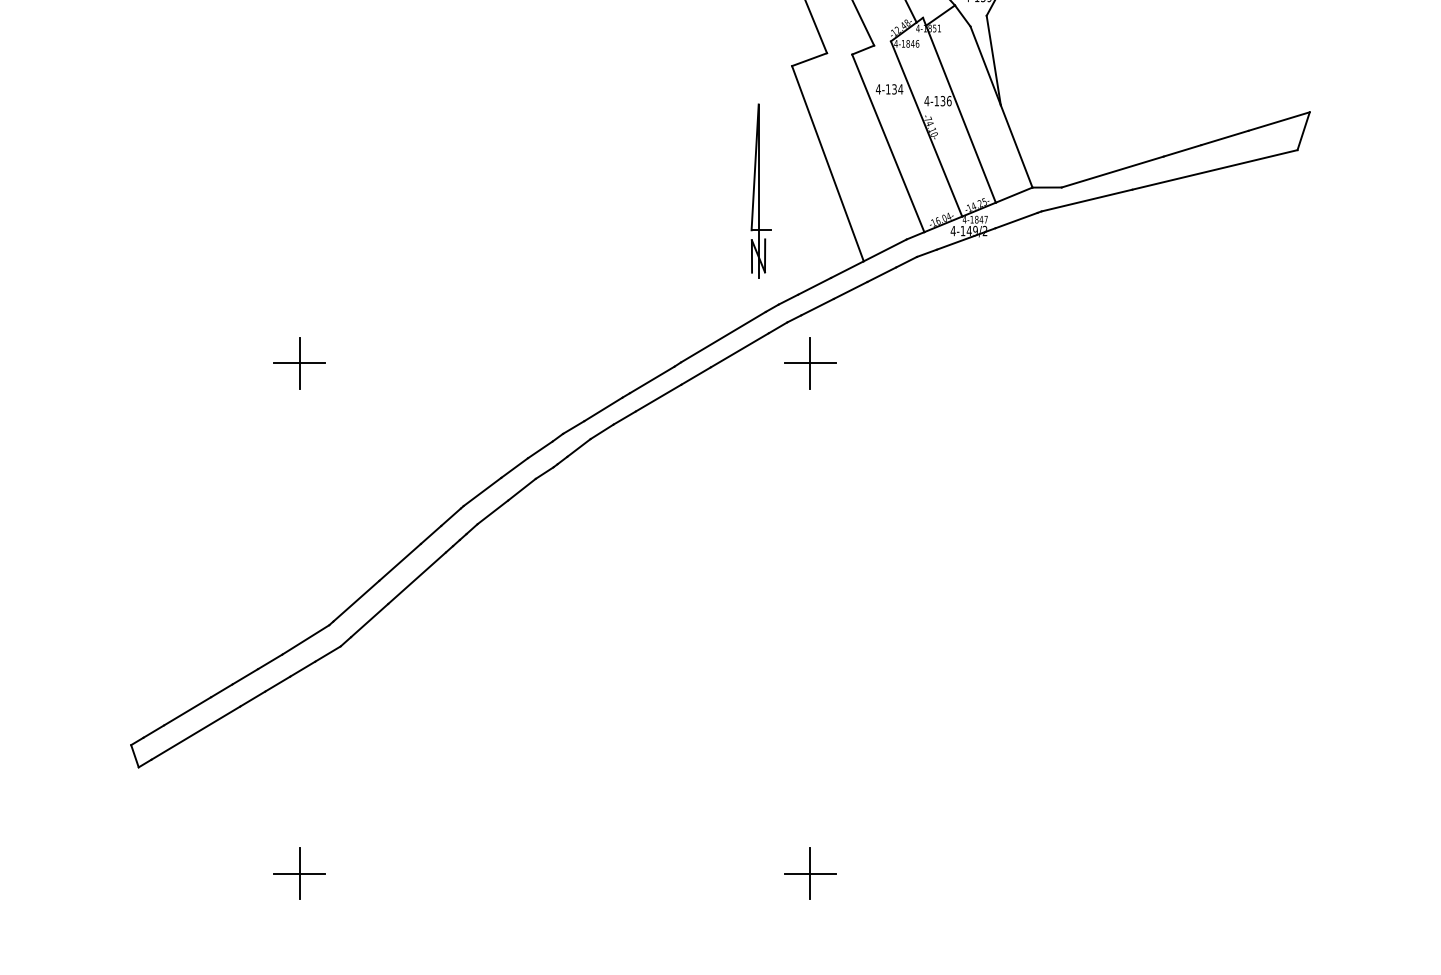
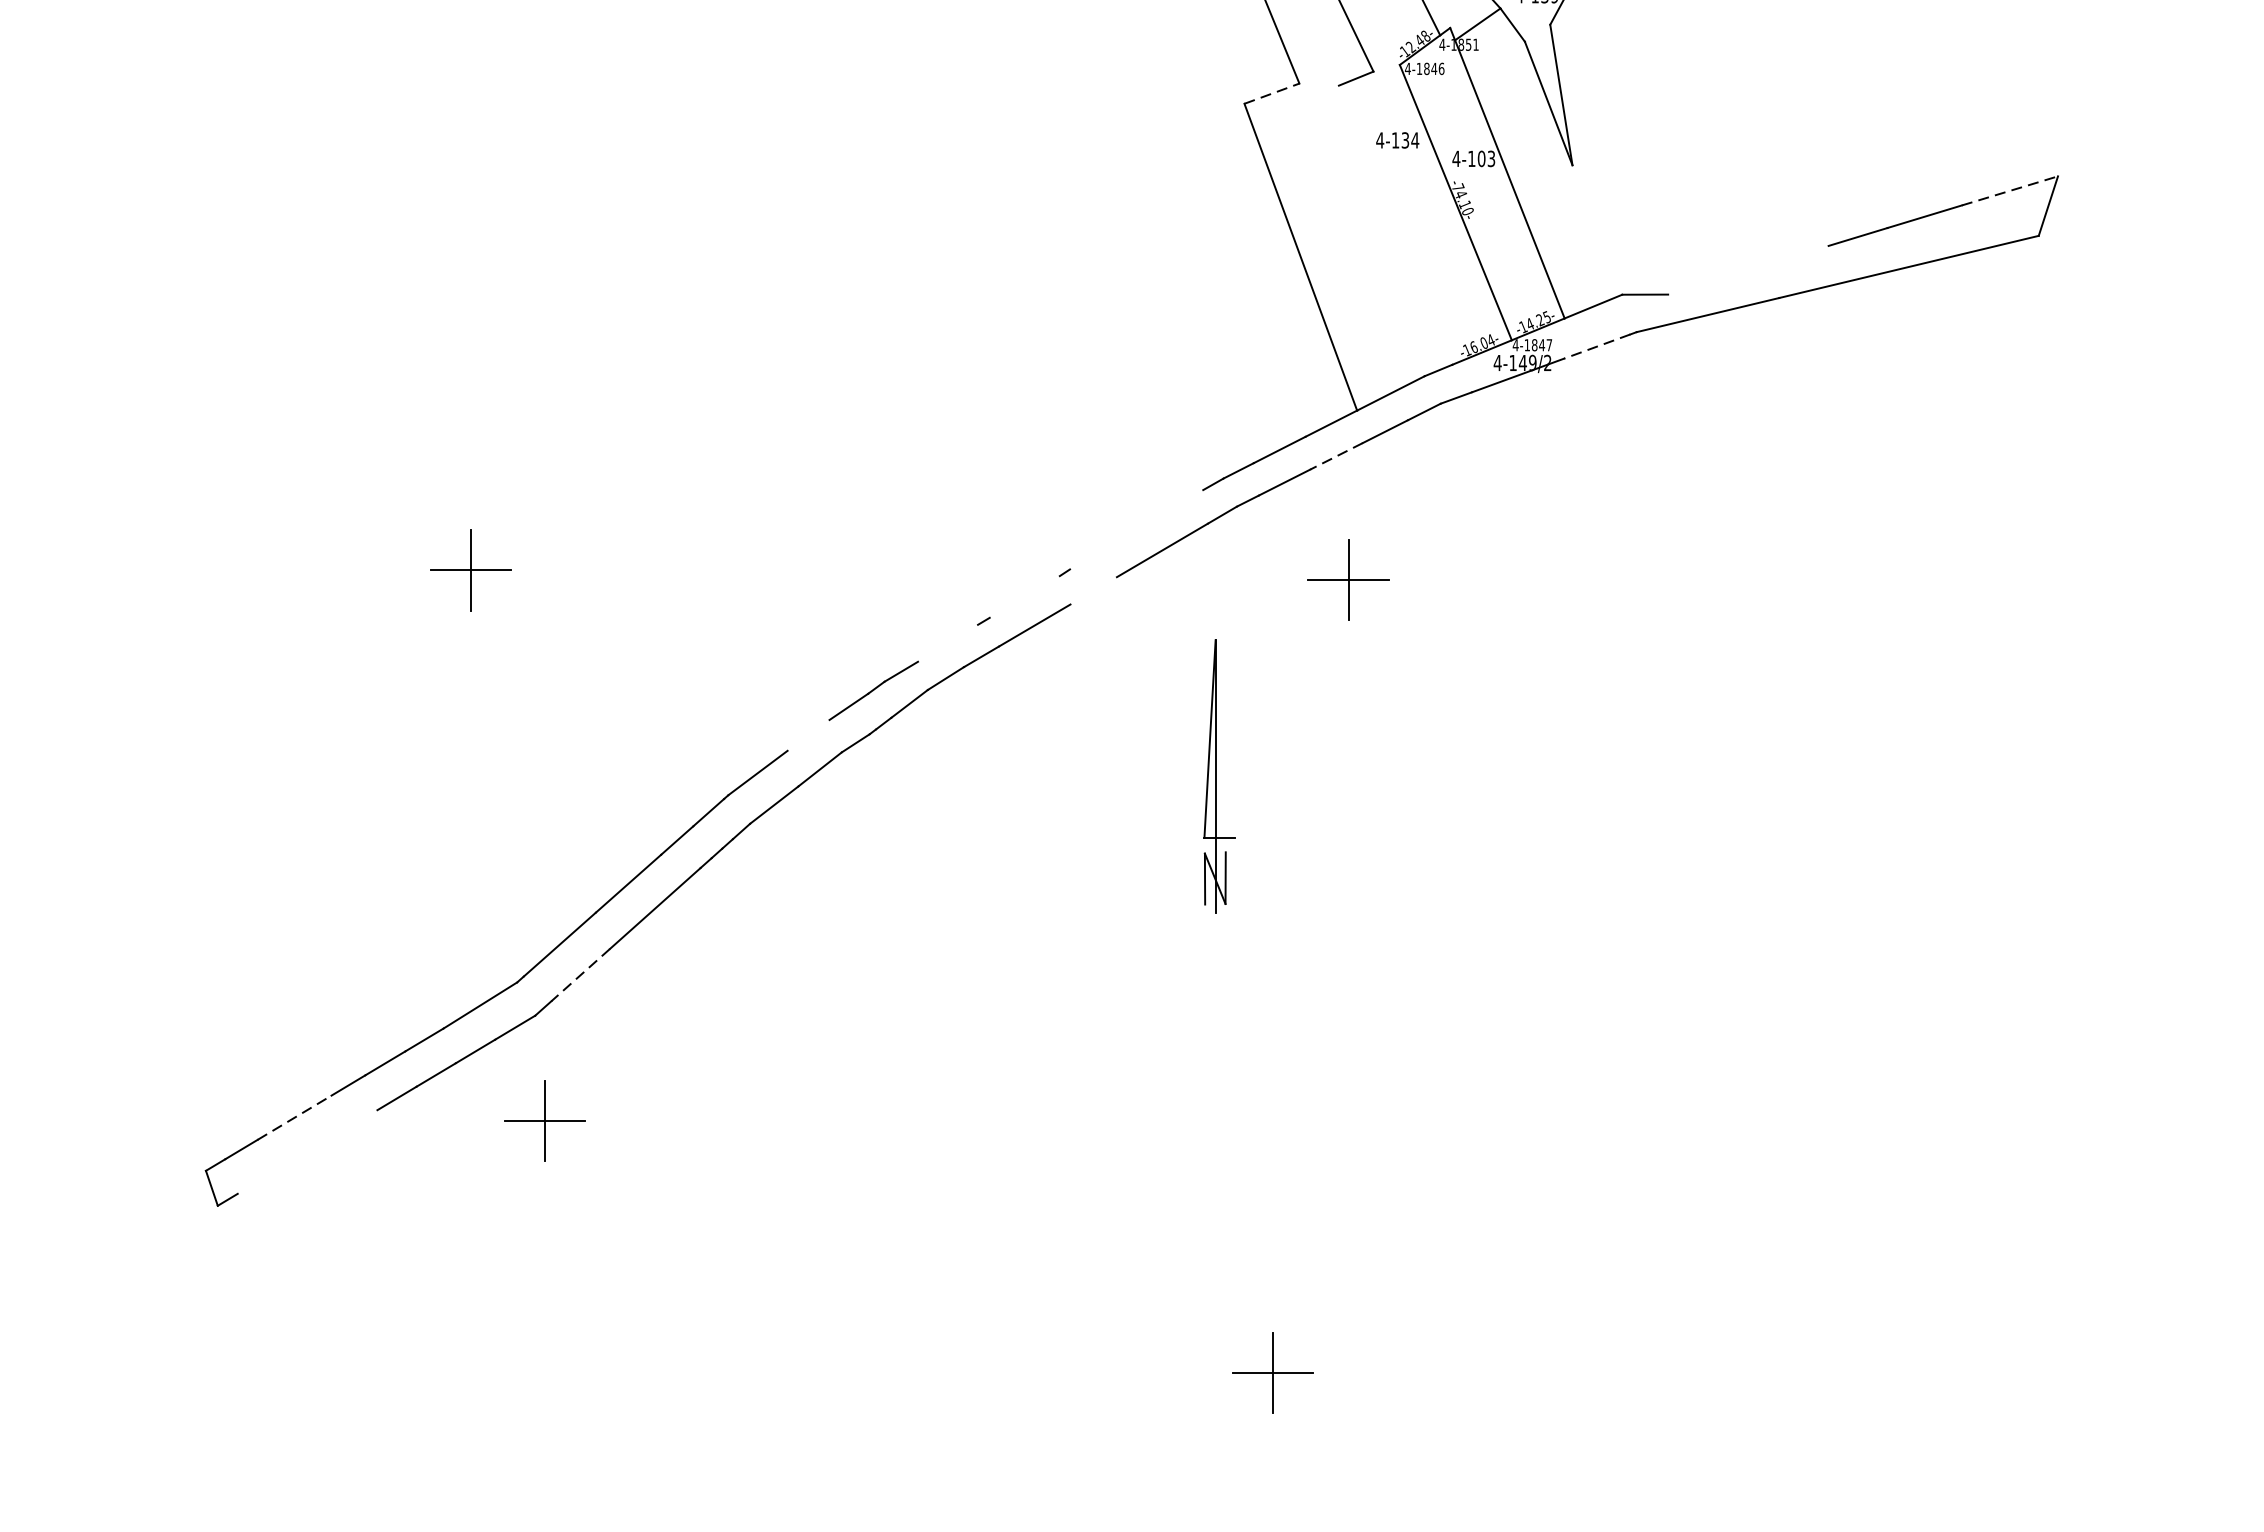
line: (809, 59) -> (1271, 93), solid -> dashed
text: (945, 101) -> (1485, 159), 4-136 -> 4-103
line: (1279, 121) -> (2010, 190), solid -> dashed
line: (888, 143) -> (1395, 225), removed
line: (1016, 146) -> (1597, 230), removed
line: (1112, 171) -> (1747, 269), removed
part: (760, 190) -> (1218, 775), moved
line: (1016, 220) -> (1597, 346), solid -> dashed
line: (850, 290) -> (1336, 456), solid -> dashed
line: (723, 336) -> (1136, 528), removed
part: (810, 363) -> (1348, 580), moved
line: (695, 375) -> (1092, 590), removed
line: (651, 379) -> (1023, 596), removed
line: (603, 409) -> (948, 643), removed
line: (514, 467) -> (808, 734), removed
line: (369, 620) -> (580, 974), solid -> dashed
line: (188, 711) -> (296, 1117), solid -> dashed
line: (195, 732) -> (307, 1150), removed
part: (299, 873) -> (544, 1121), moved

